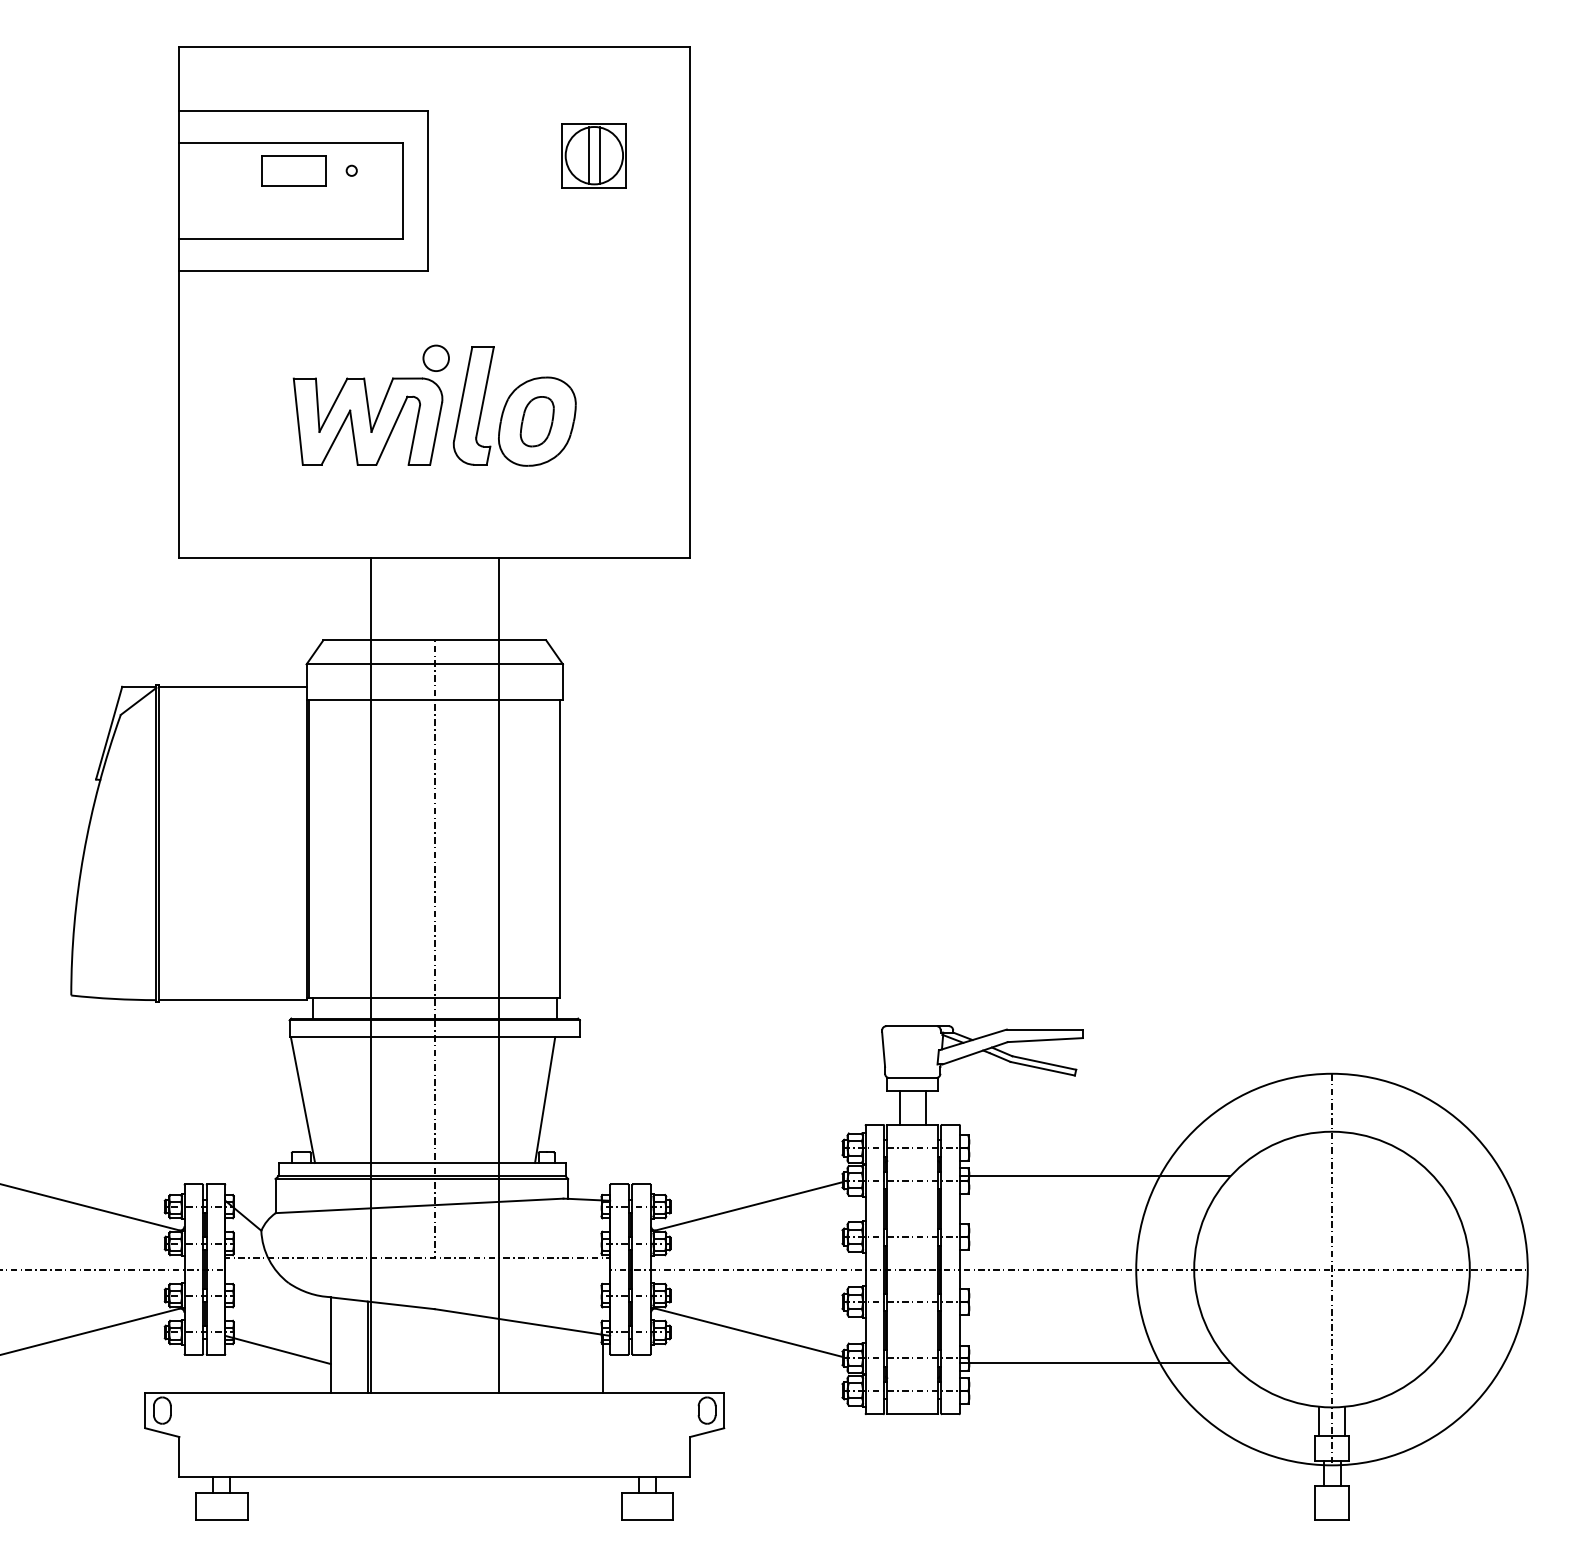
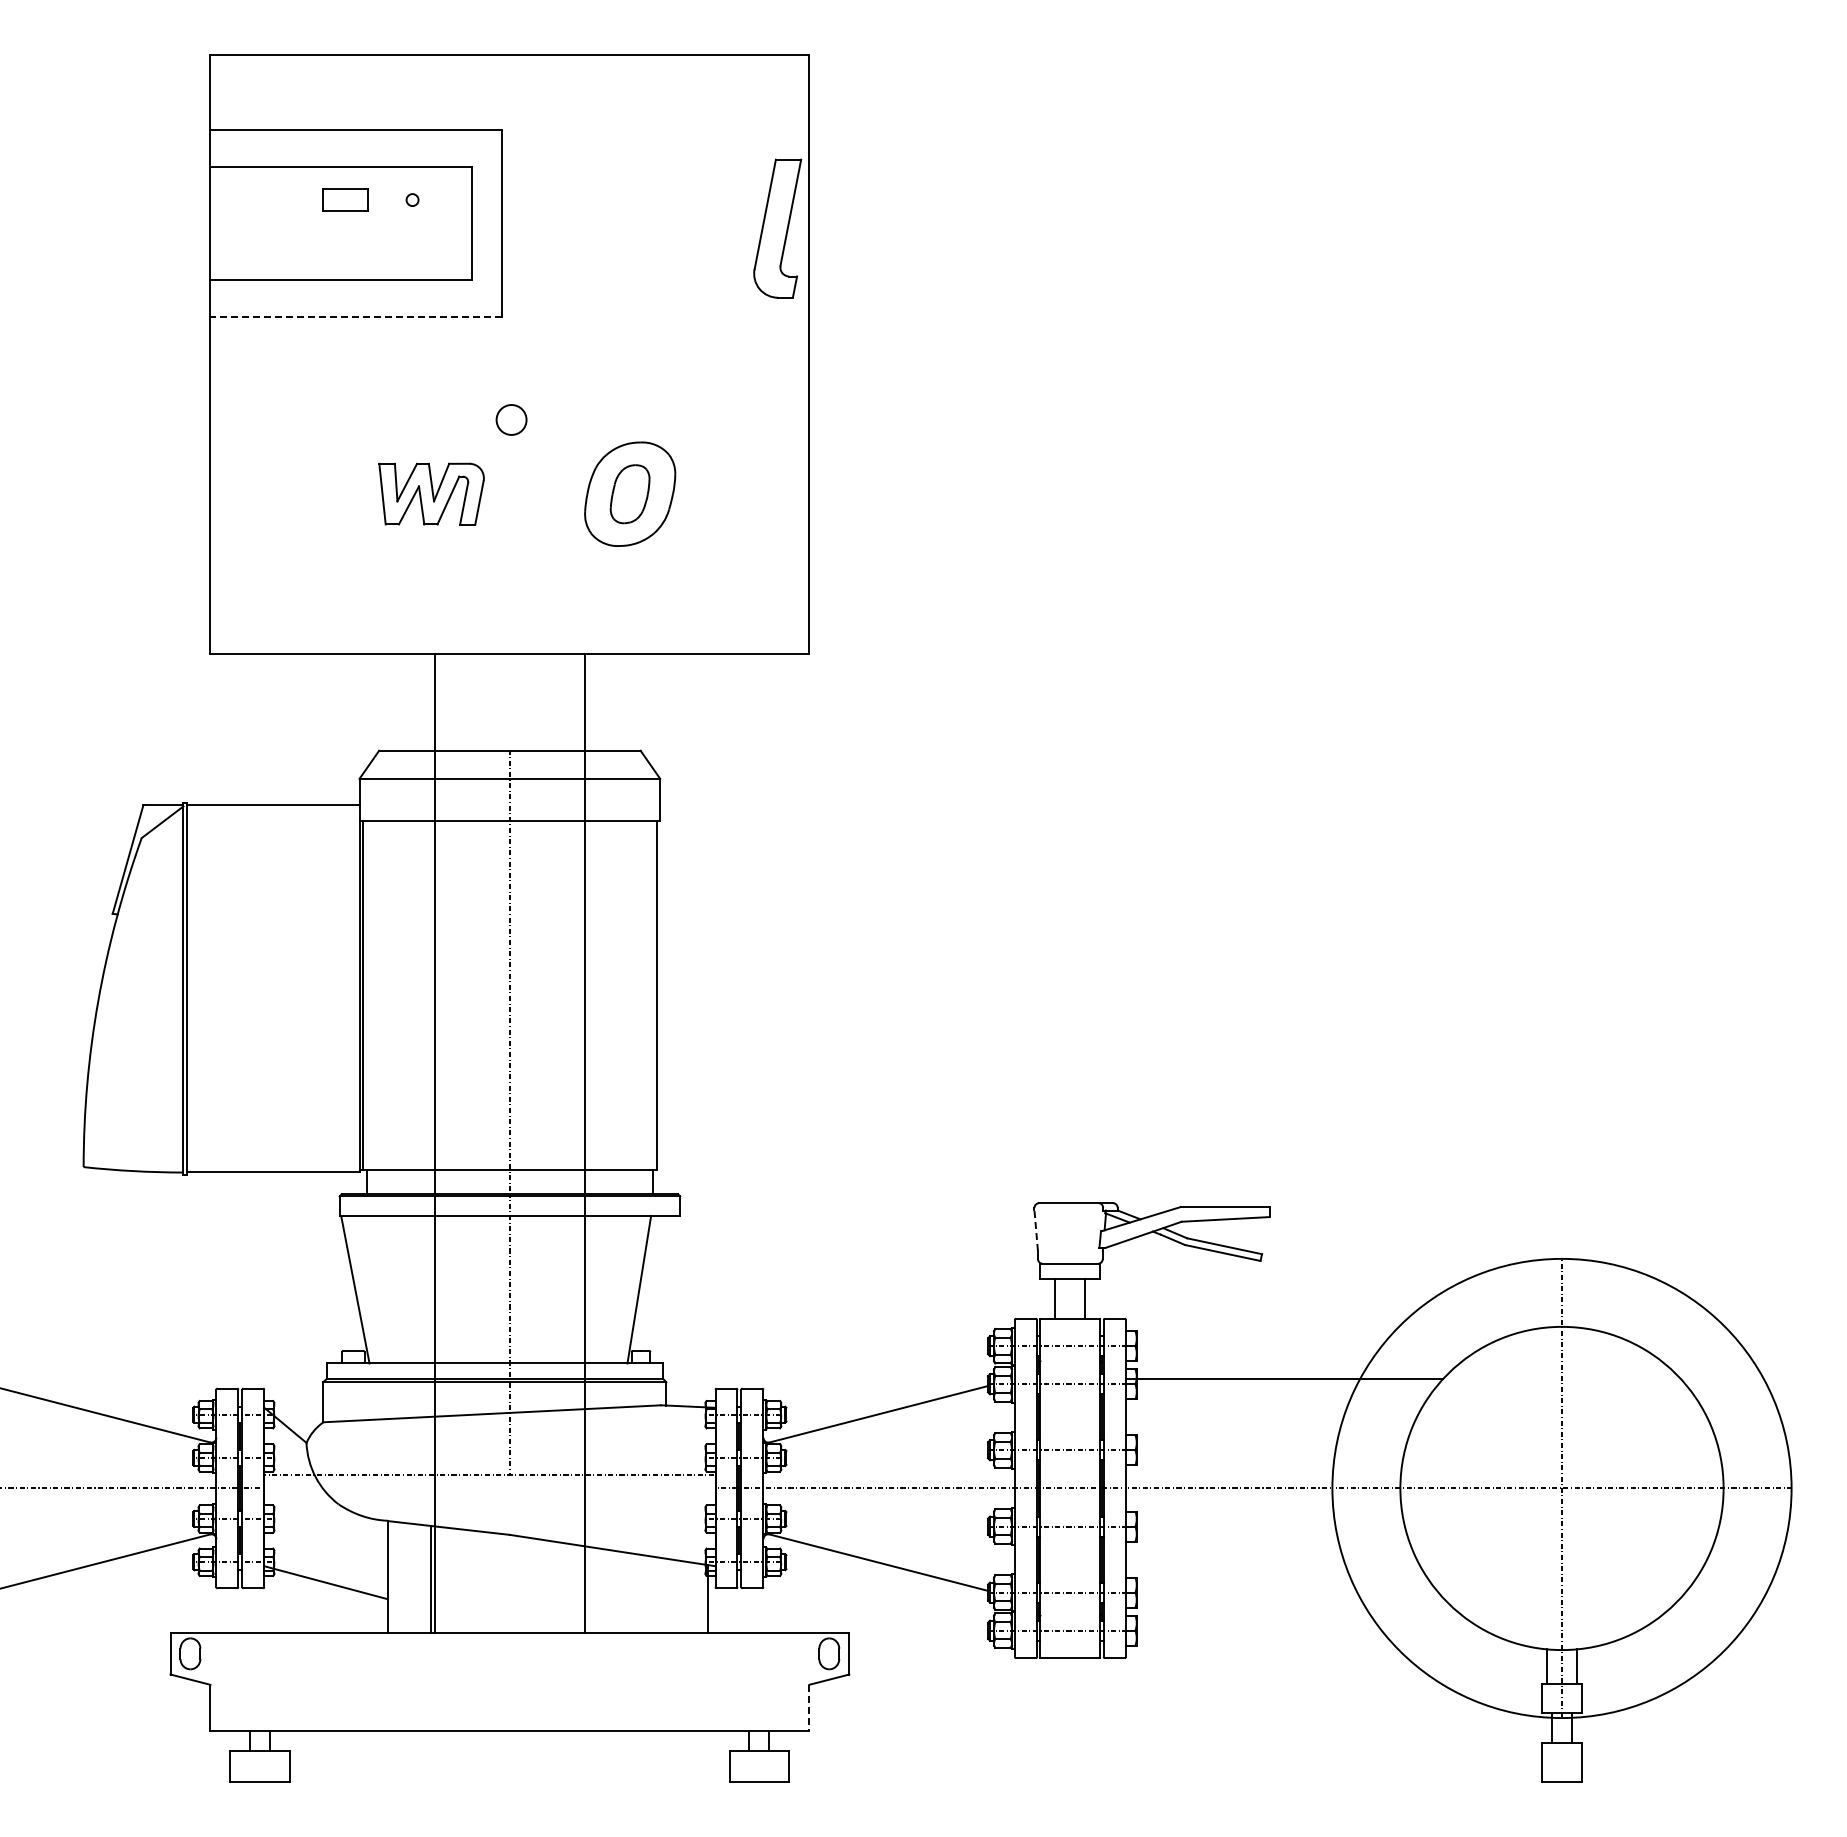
part: (593, 155) -> (696, 182), removed
part: (294, 170) -> (345, 199), size x0.6
line: (303, 270) -> (356, 317), solid -> dashed
part: (473, 405) -> (777, 228), moved
part: (367, 421) -> (431, 493), size x0.6
line: (883, 1048) -> (1036, 1229), solid -> dashed
line: (1094, 1362) -> (1283, 1597), removed
line: (690, 1457) -> (809, 1708), solid -> dashed

